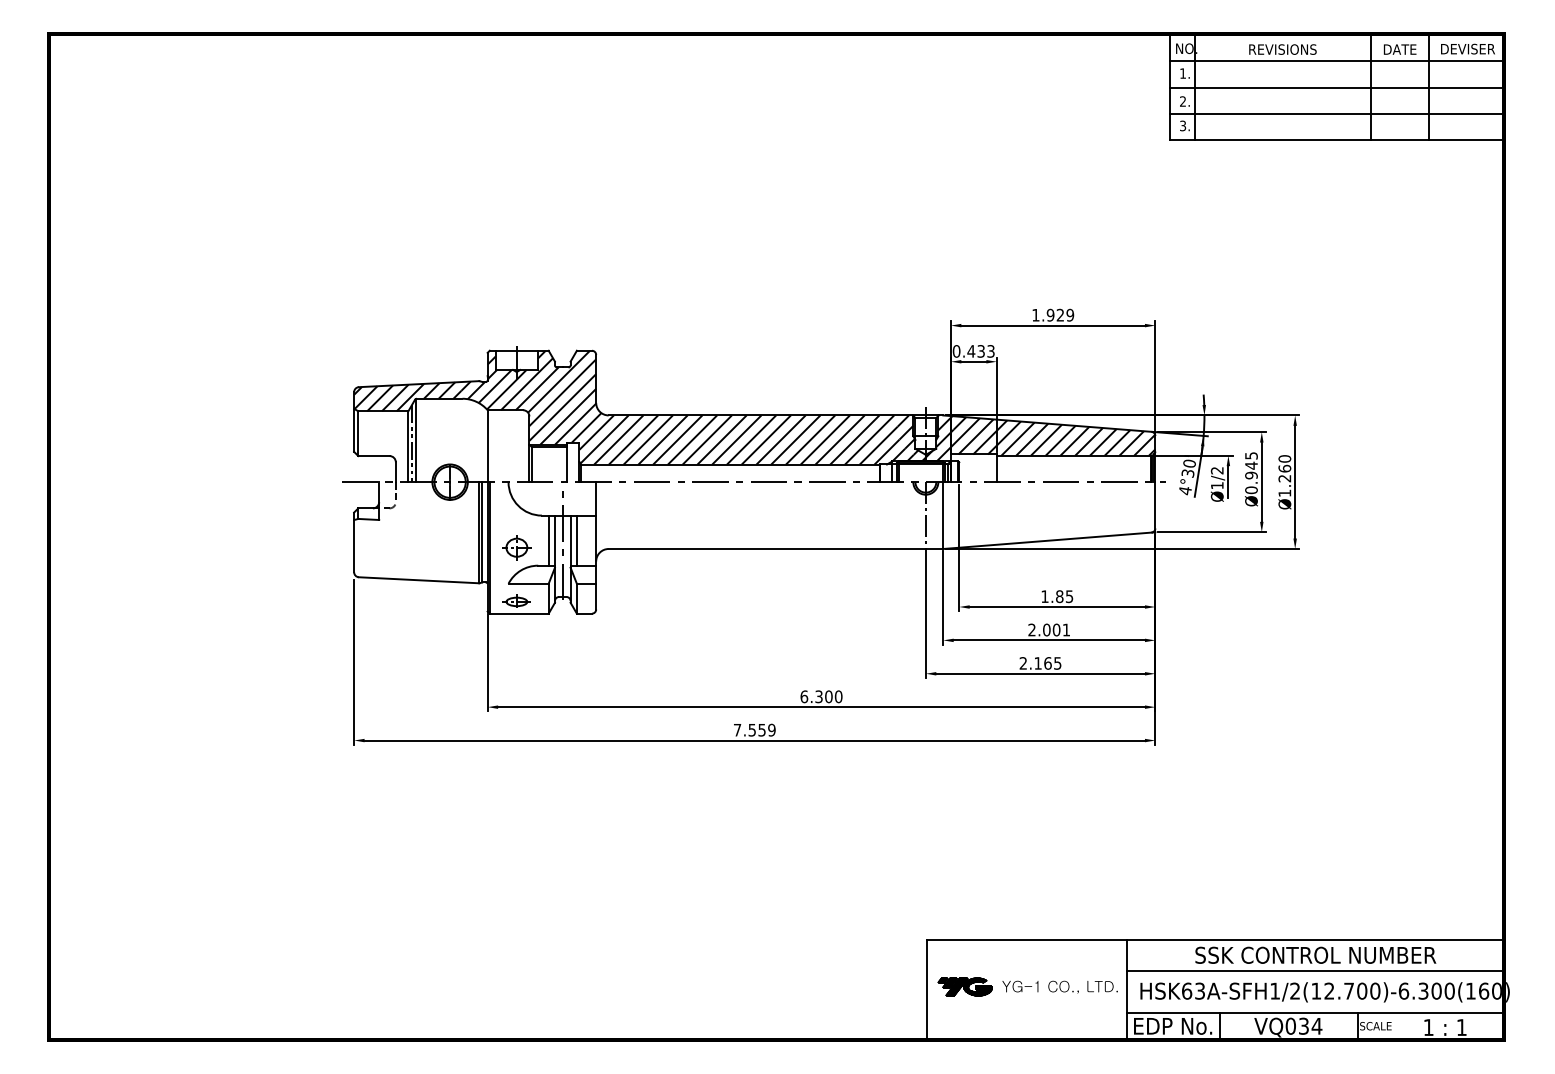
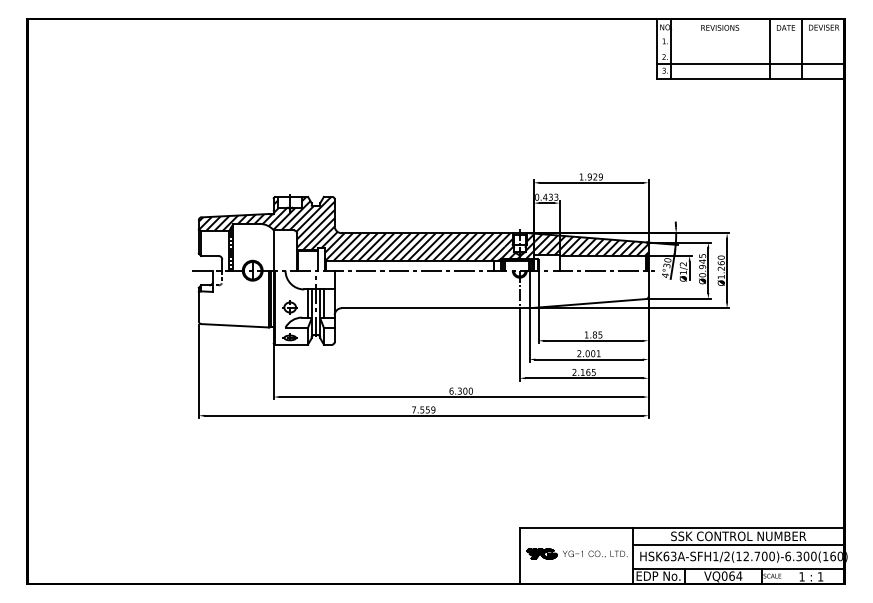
line: (1336, 61) -> (750, 34), removed
line: (1336, 88) -> (750, 49), removed
text: (1303, 1025) -> (731, 575), VQ034 -> VQ064

